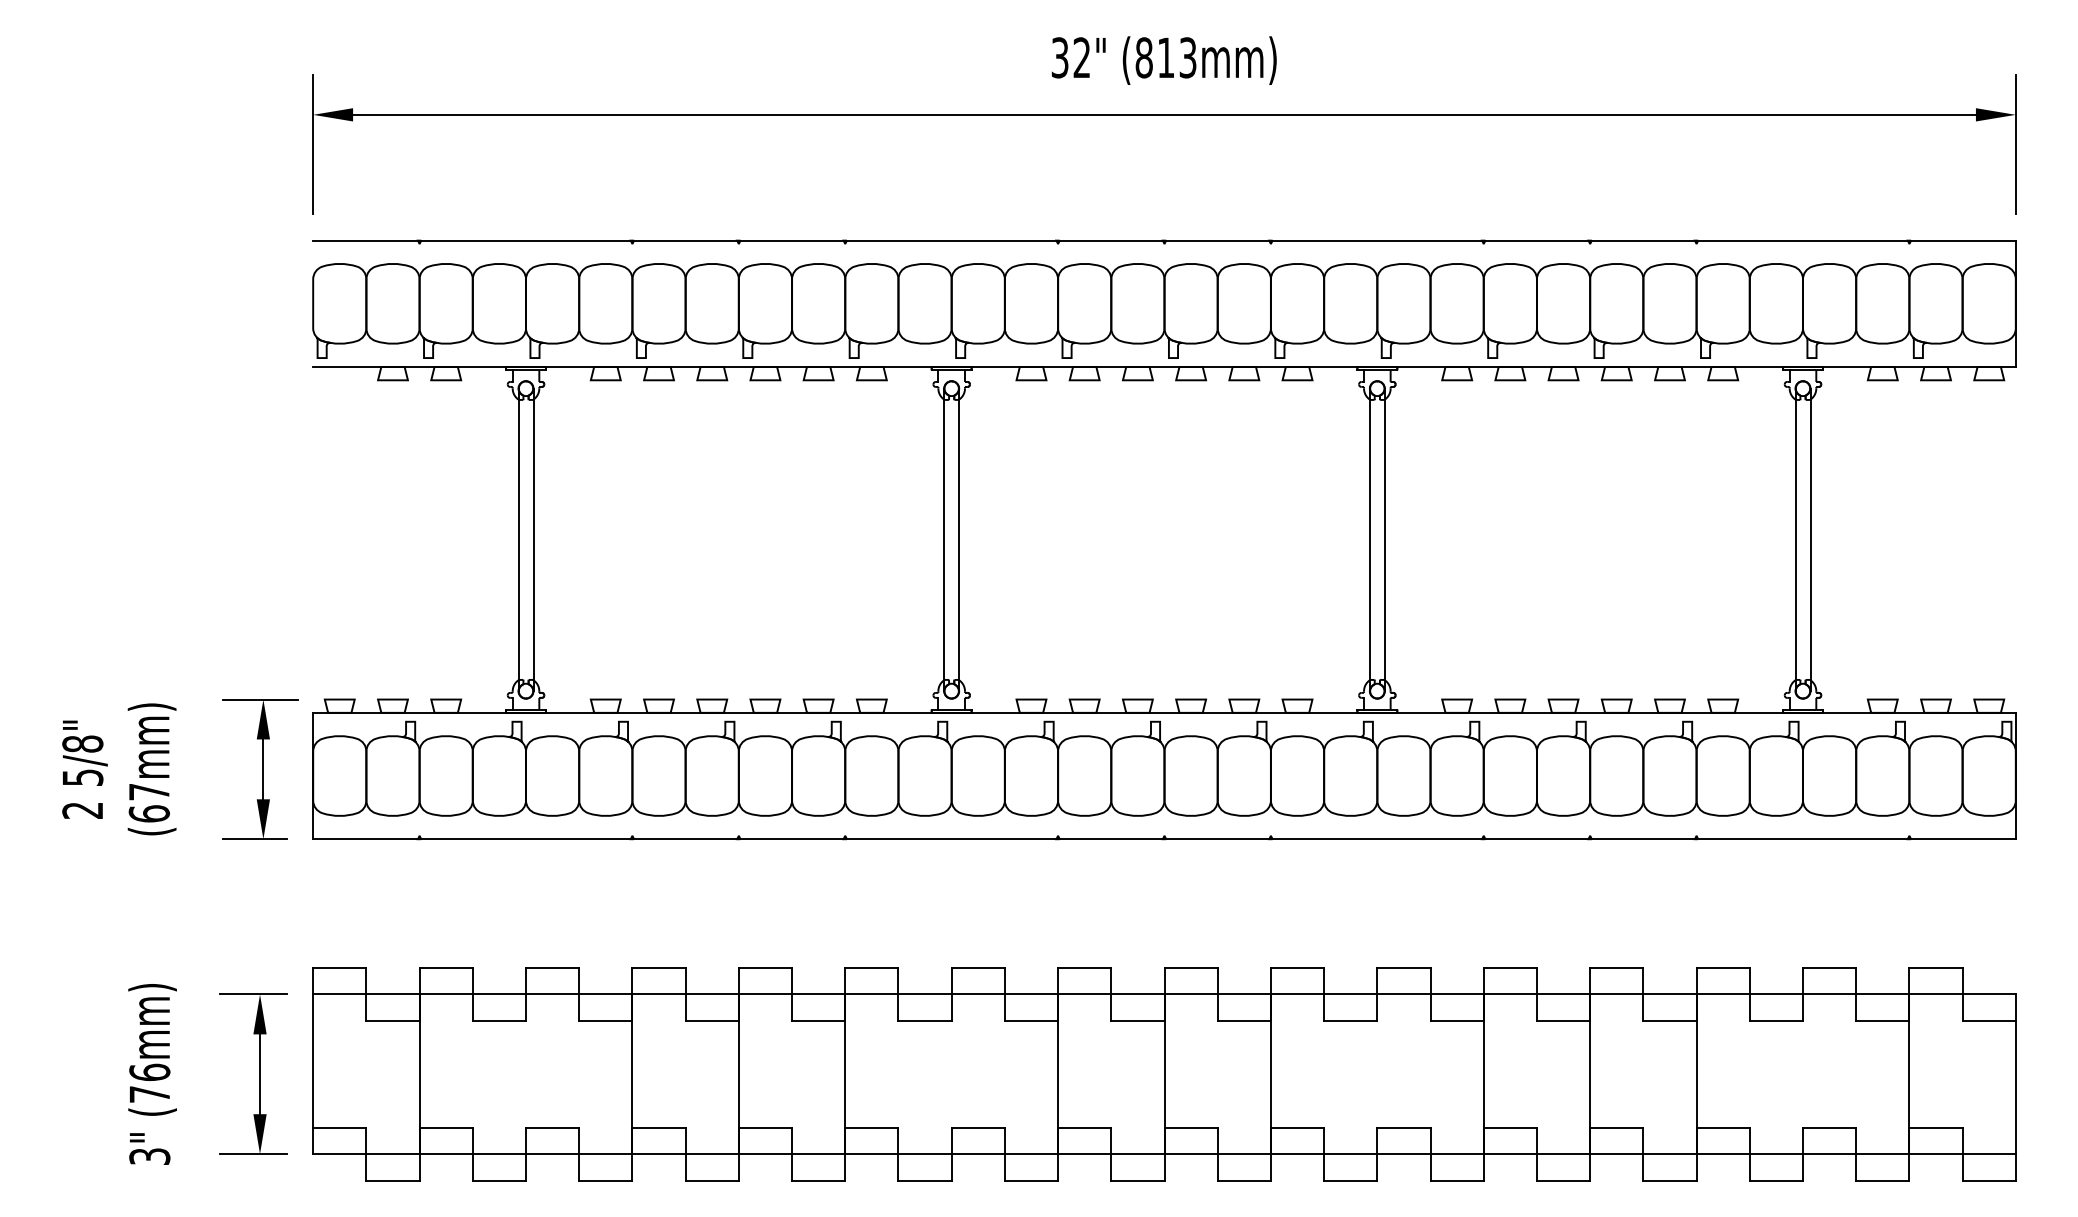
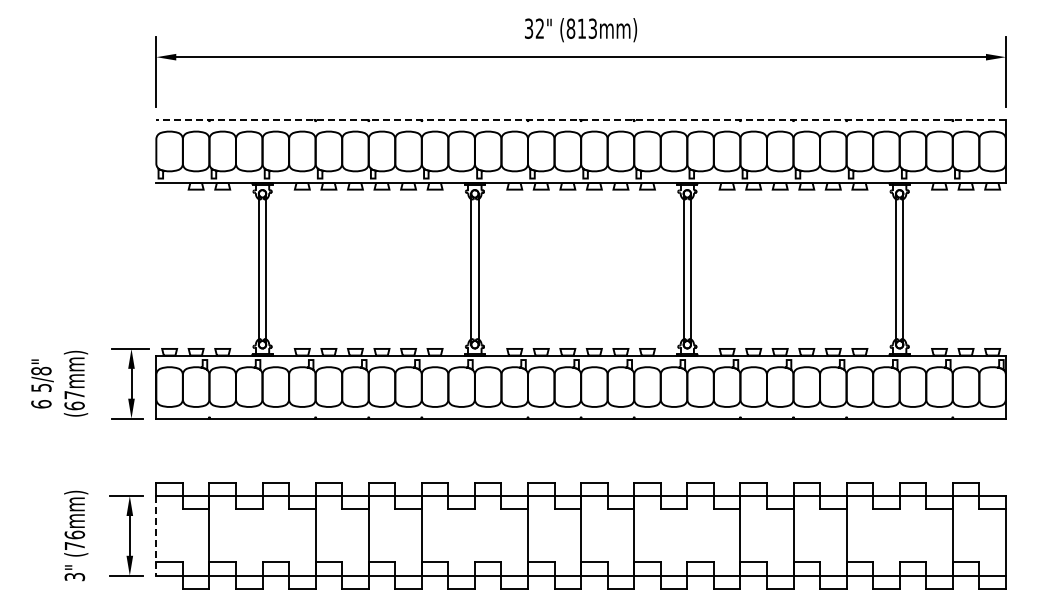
line: (1165, 239) -> (581, 119), solid -> dashed
text: (82, 810) -> (41, 404), 2 -> 6
line: (313, 1073) -> (156, 535), solid -> dashed

